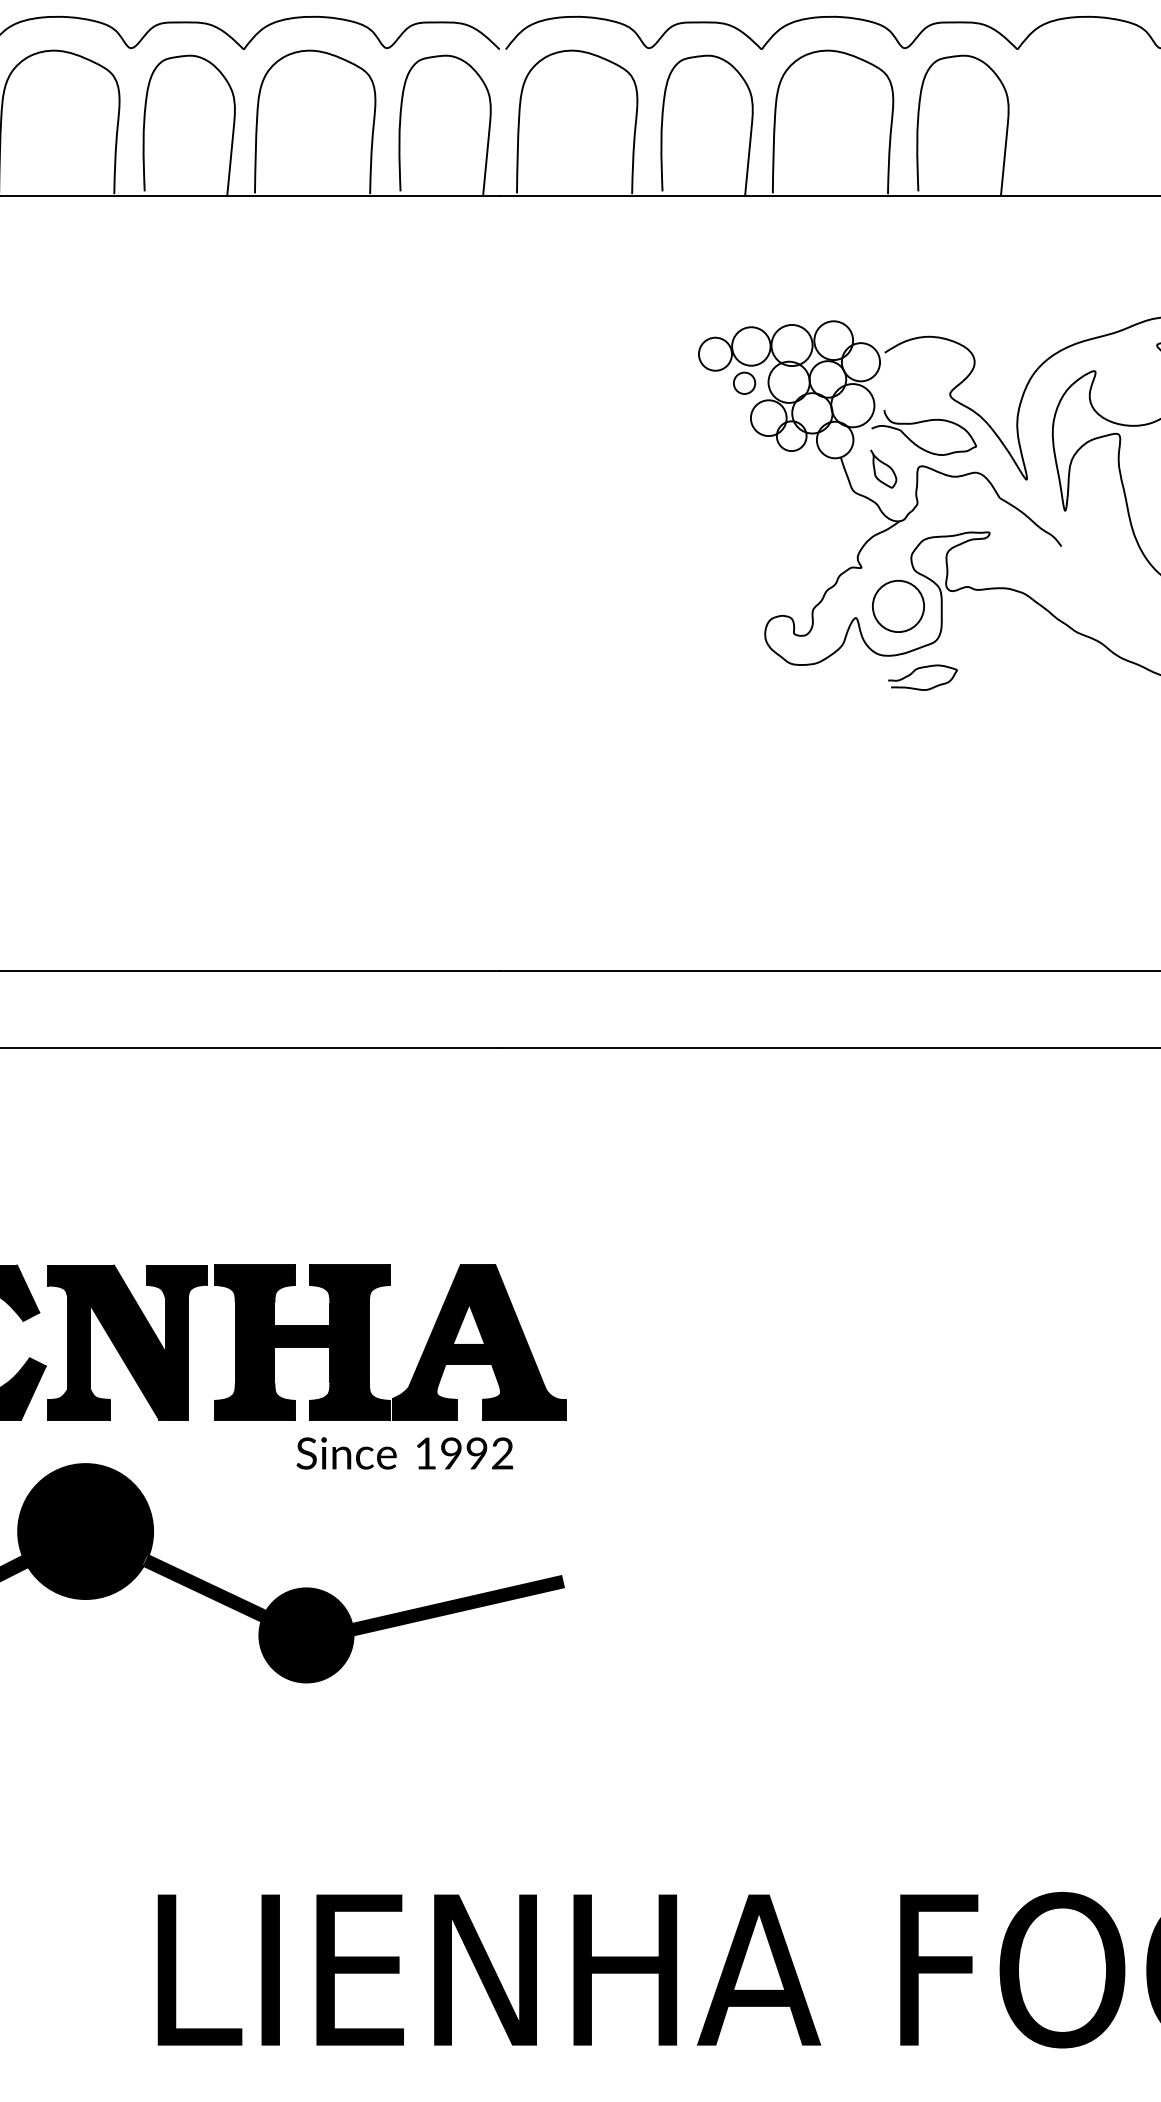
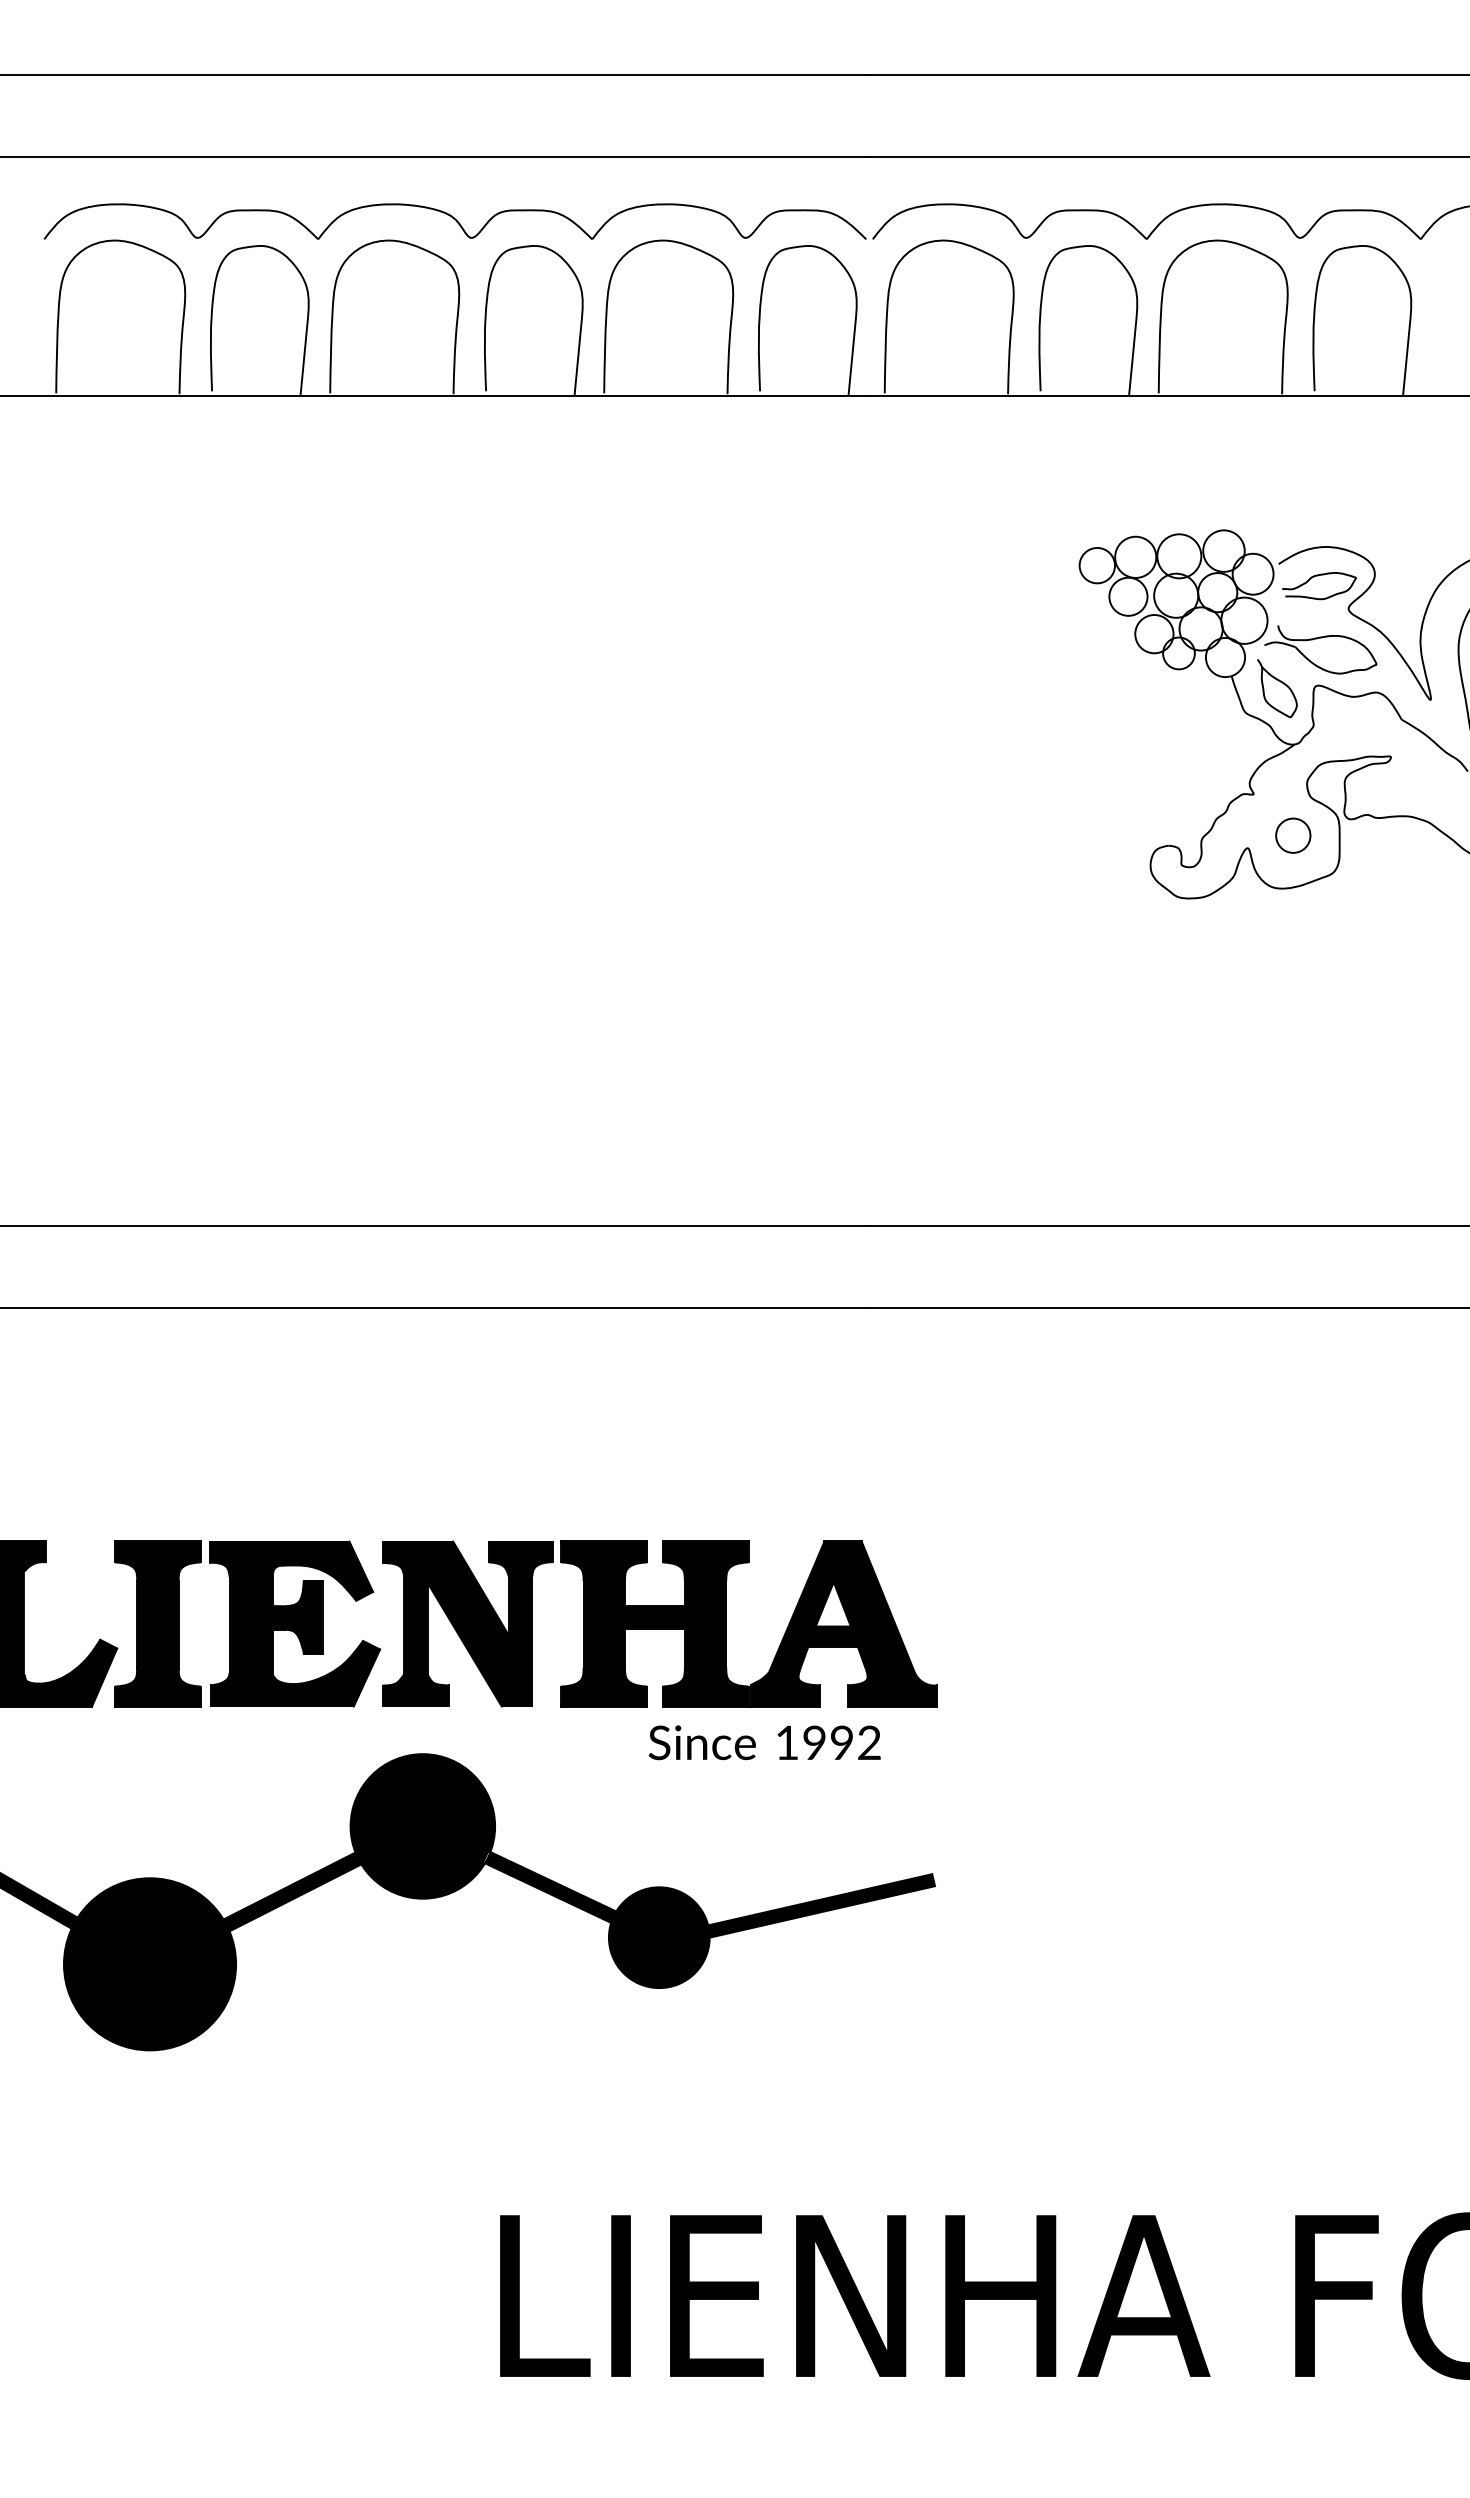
circle: (744, 383) -> (1128, 596), size x1.67
part: (883, 468) -> (1277, 688), size x1.43
circle: (898, 606) -> (1293, 835), size x0.62
part: (922, 668) -> (1318, 576), moved

